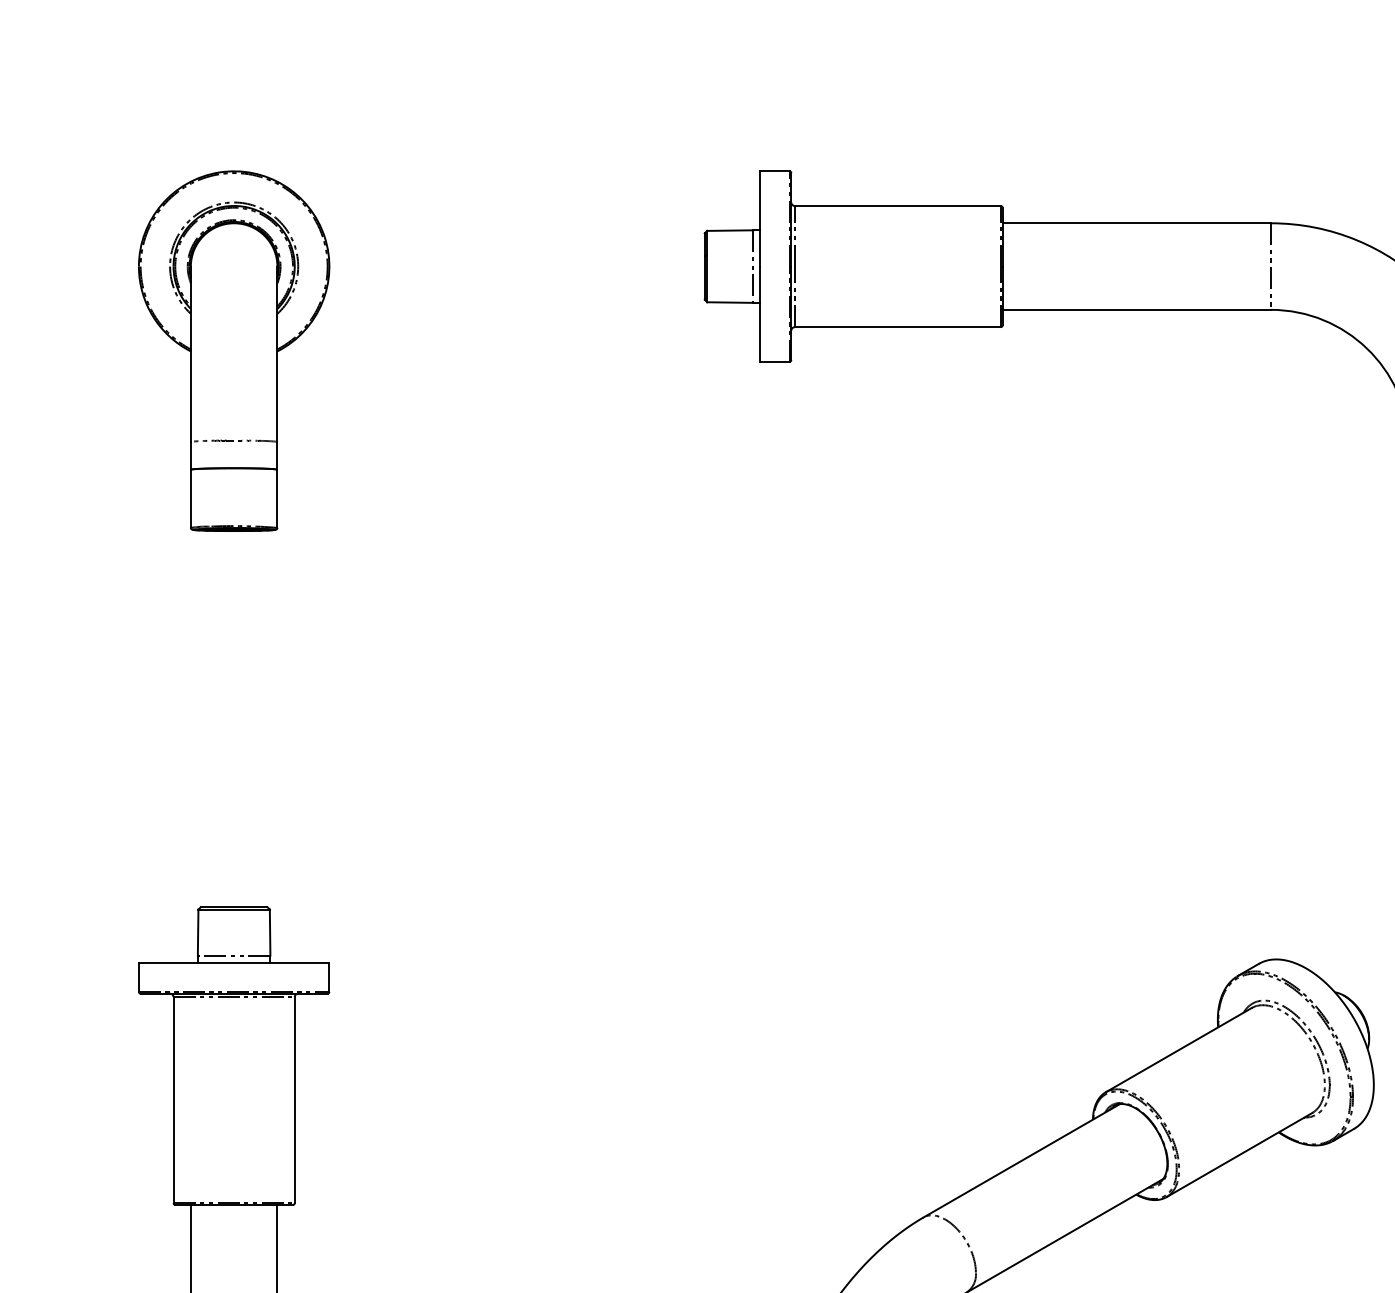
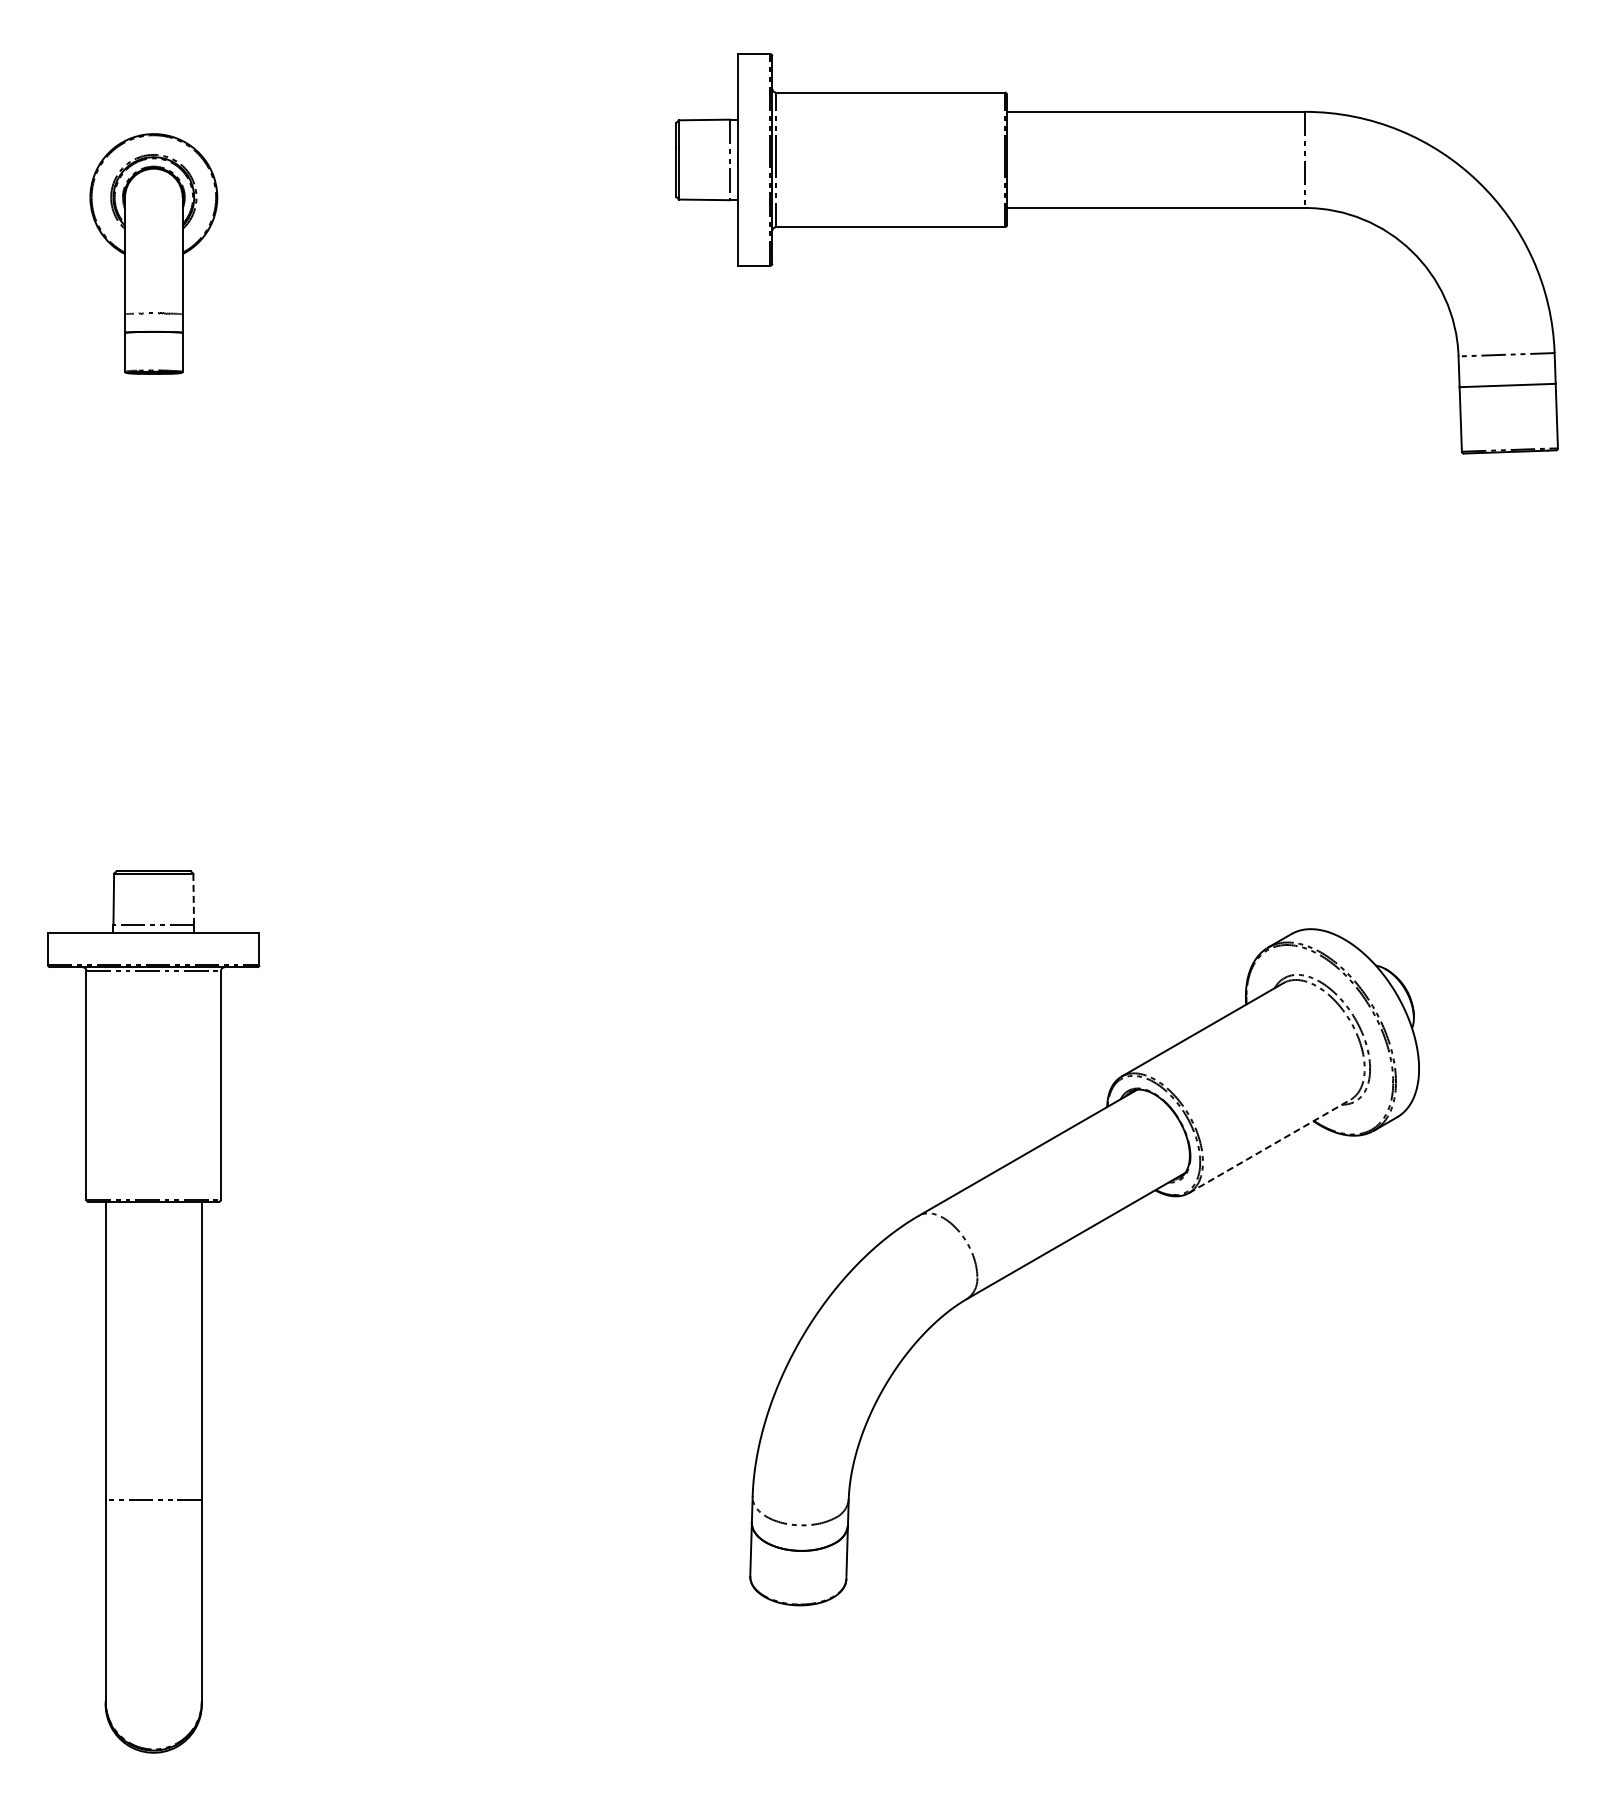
part: (233, 350) -> (153, 253), size x0.6
line: (269, 932) -> (193, 899), solid -> dashed
line: (1240, 1155) -> (1270, 1146), solid -> dashed

